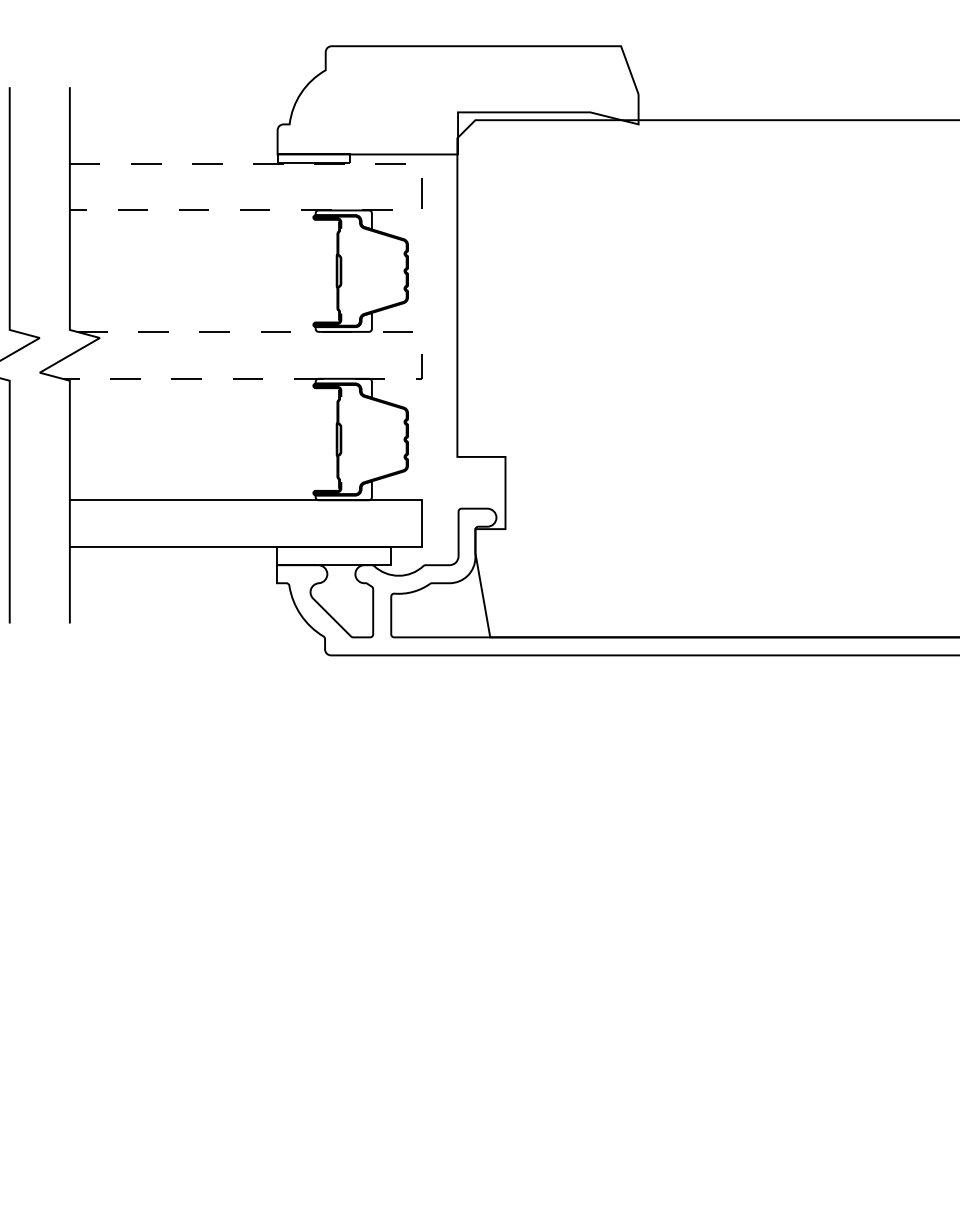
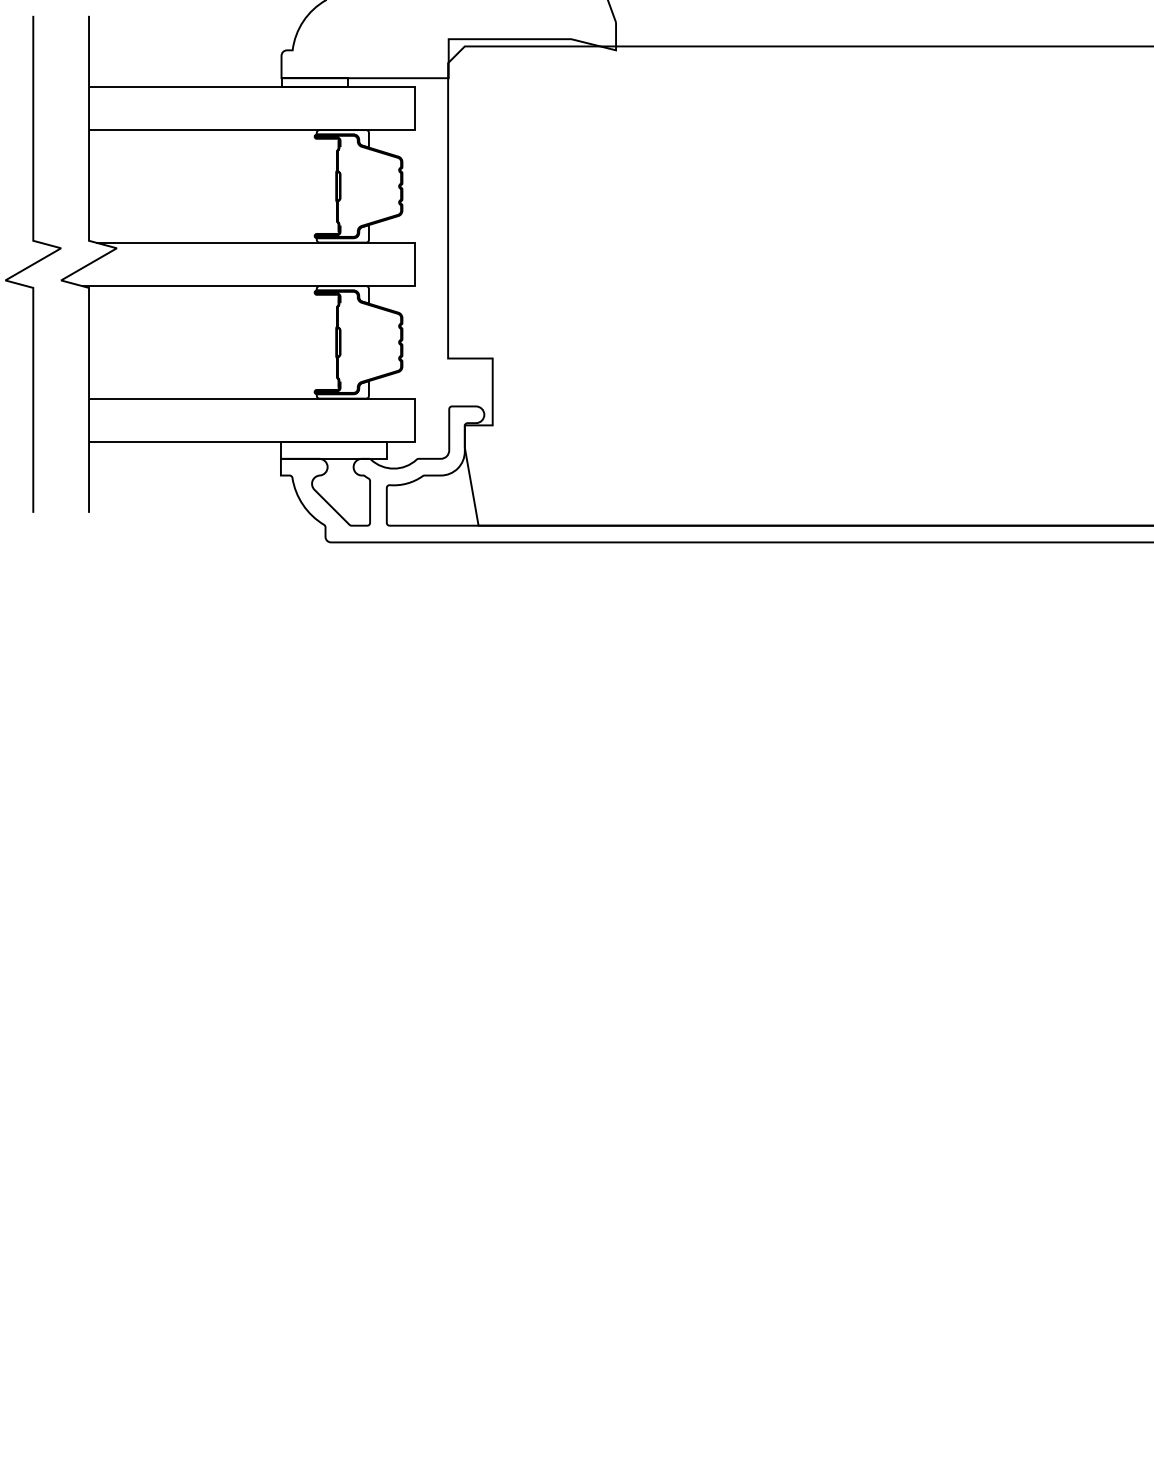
line: (422, 187) -> (415, 108), dashed -> solid
line: (422, 363) -> (415, 271), dashed -> solid

